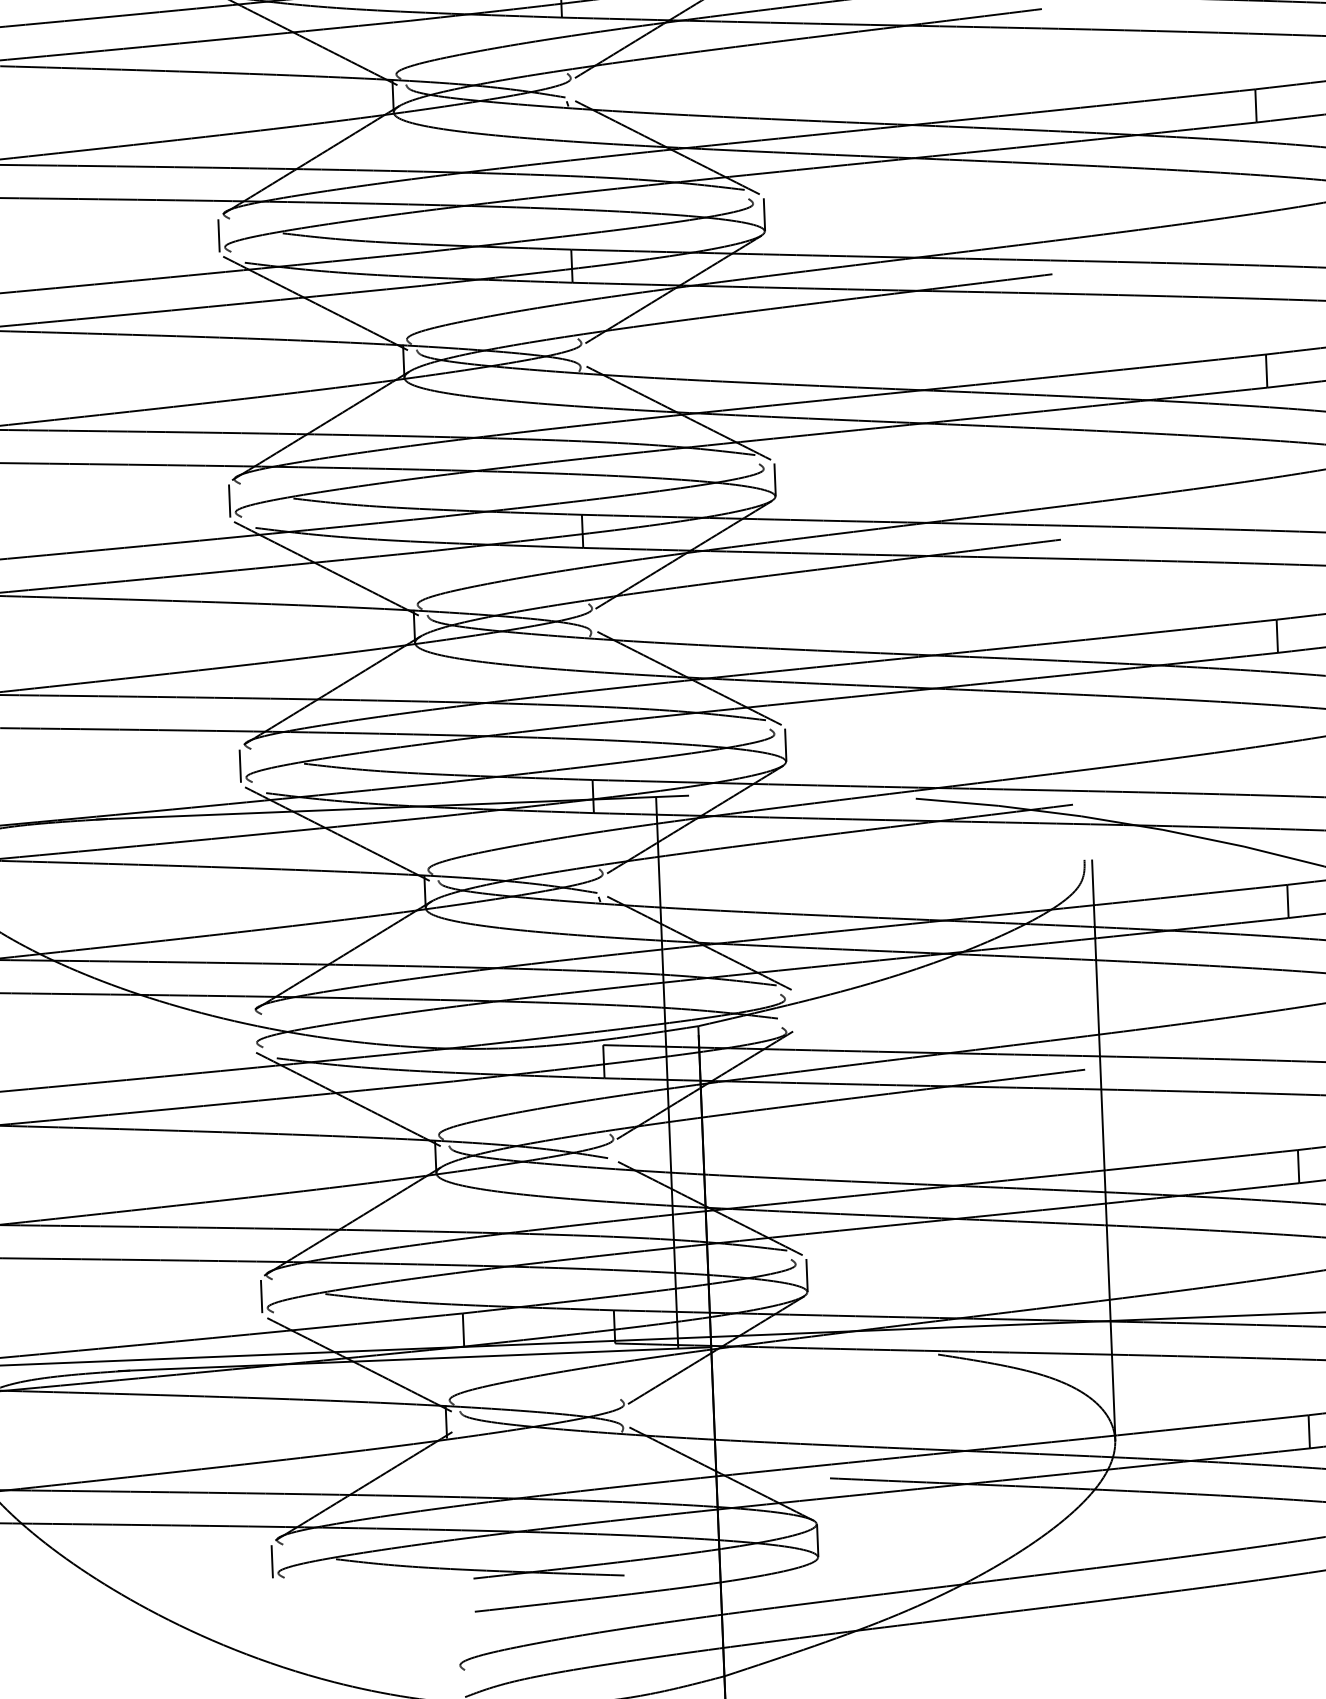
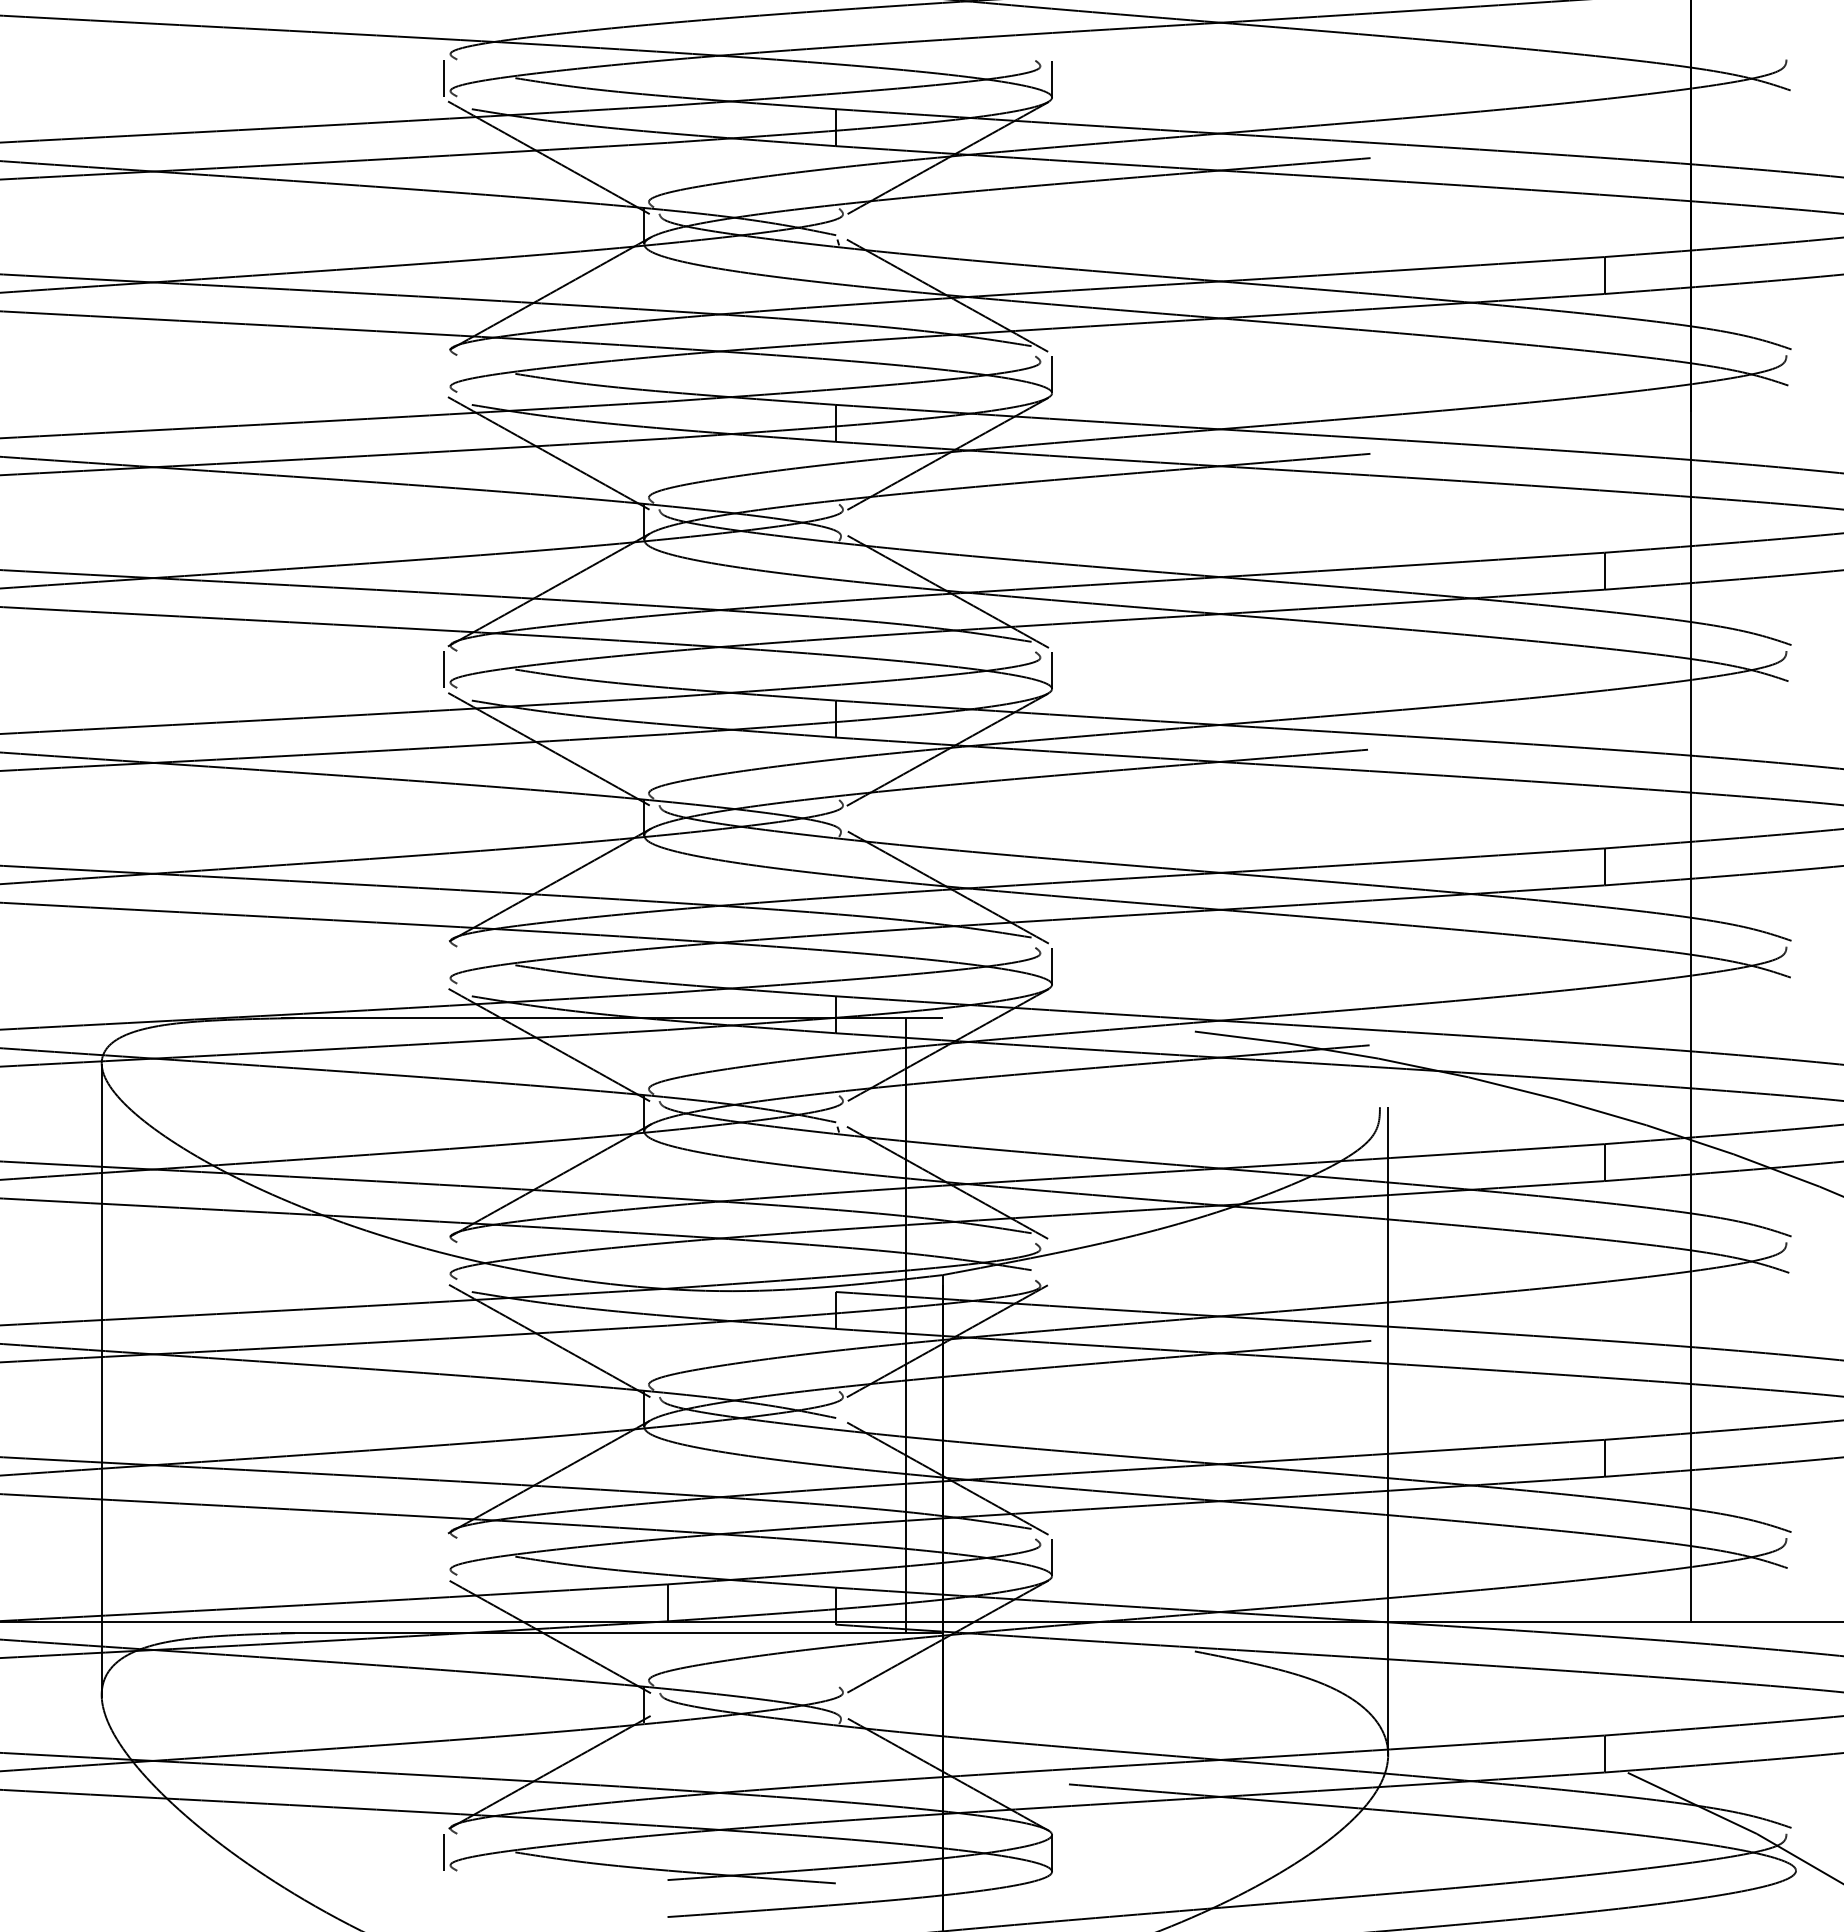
line: (219, 235) -> (444, 373), removed
line: (240, 765) -> (444, 964), removed
line: (261, 1296) -> (444, 1556), removed

